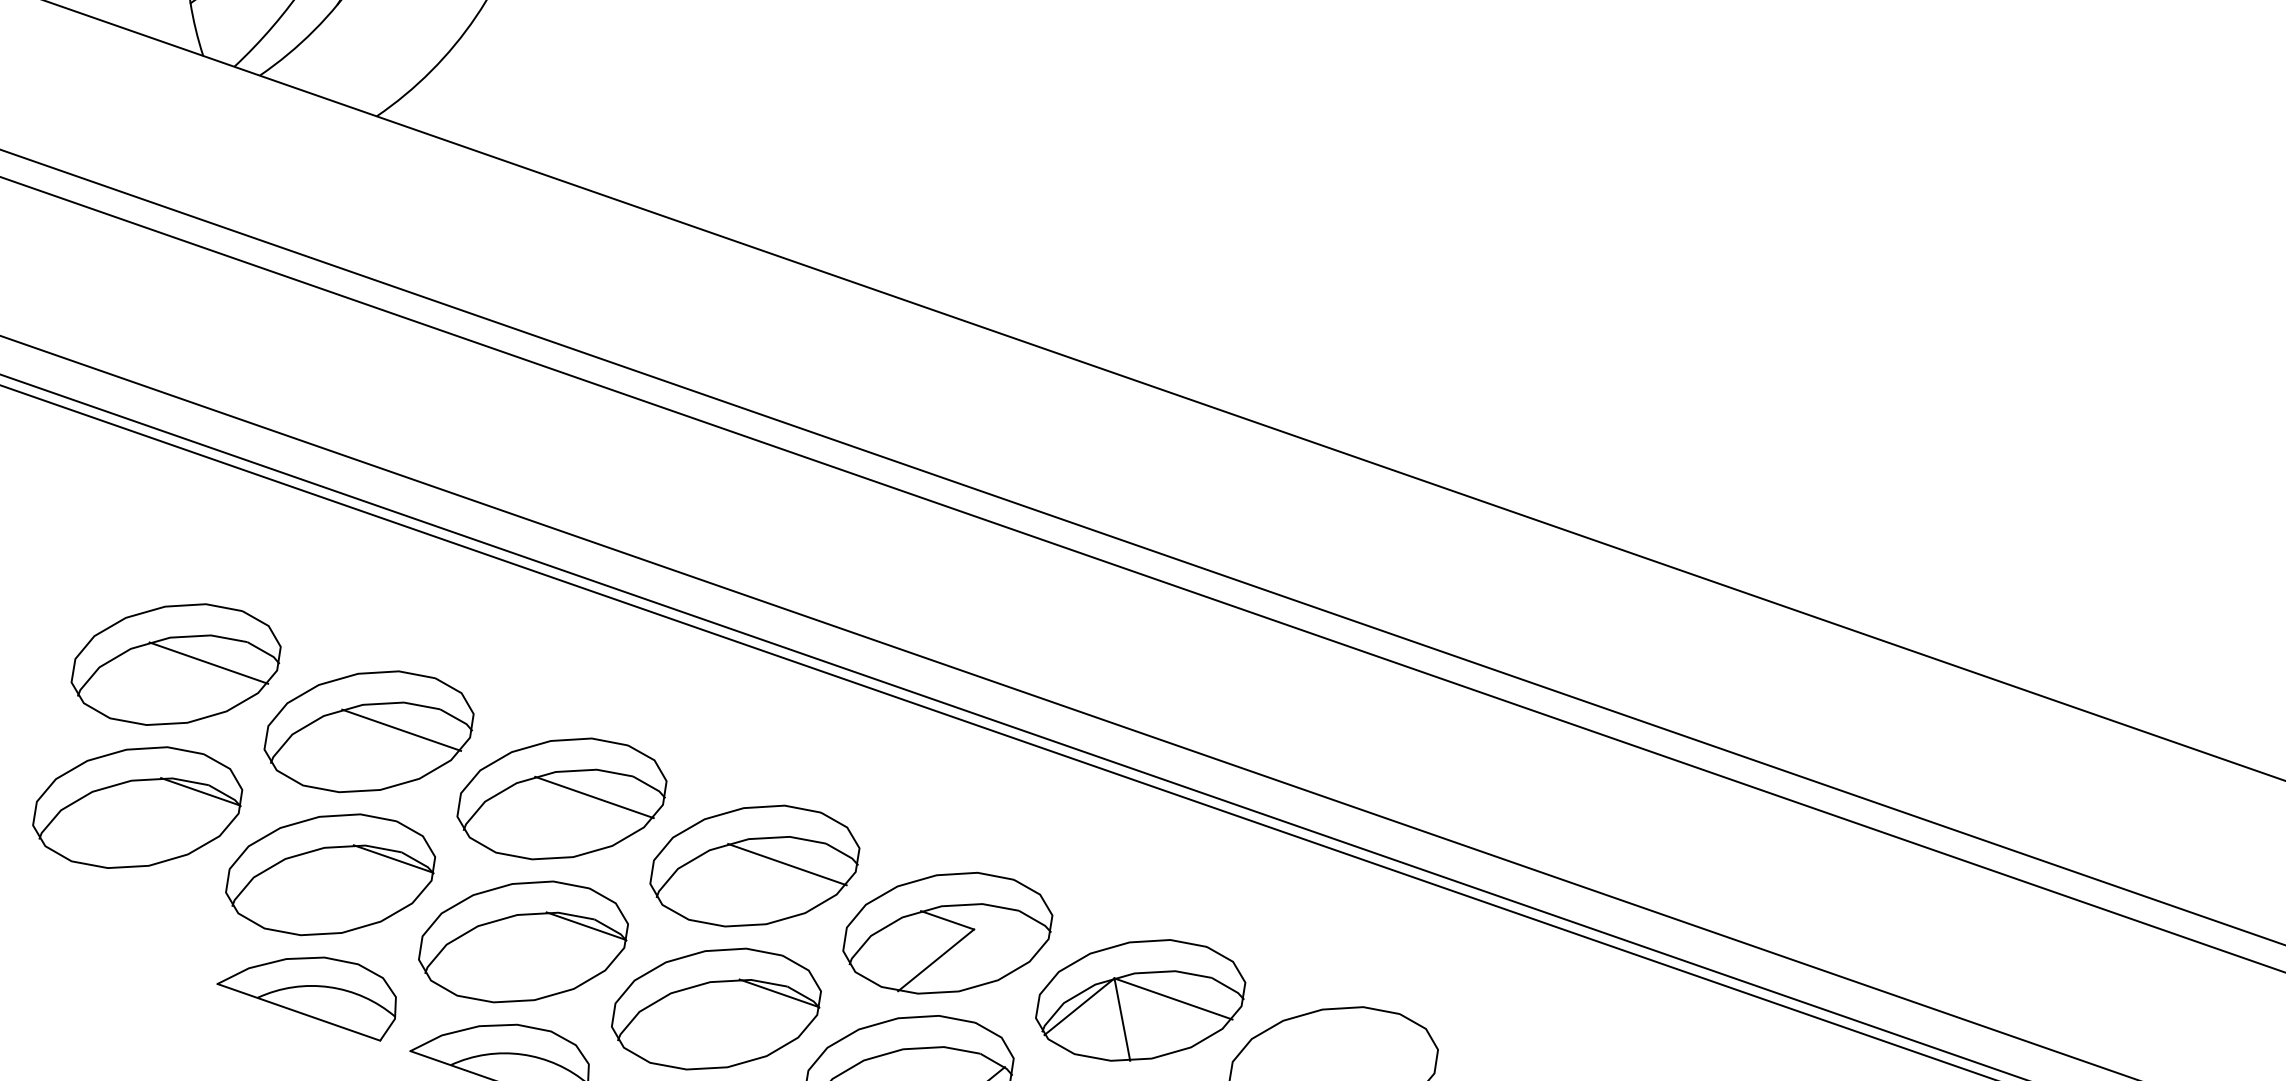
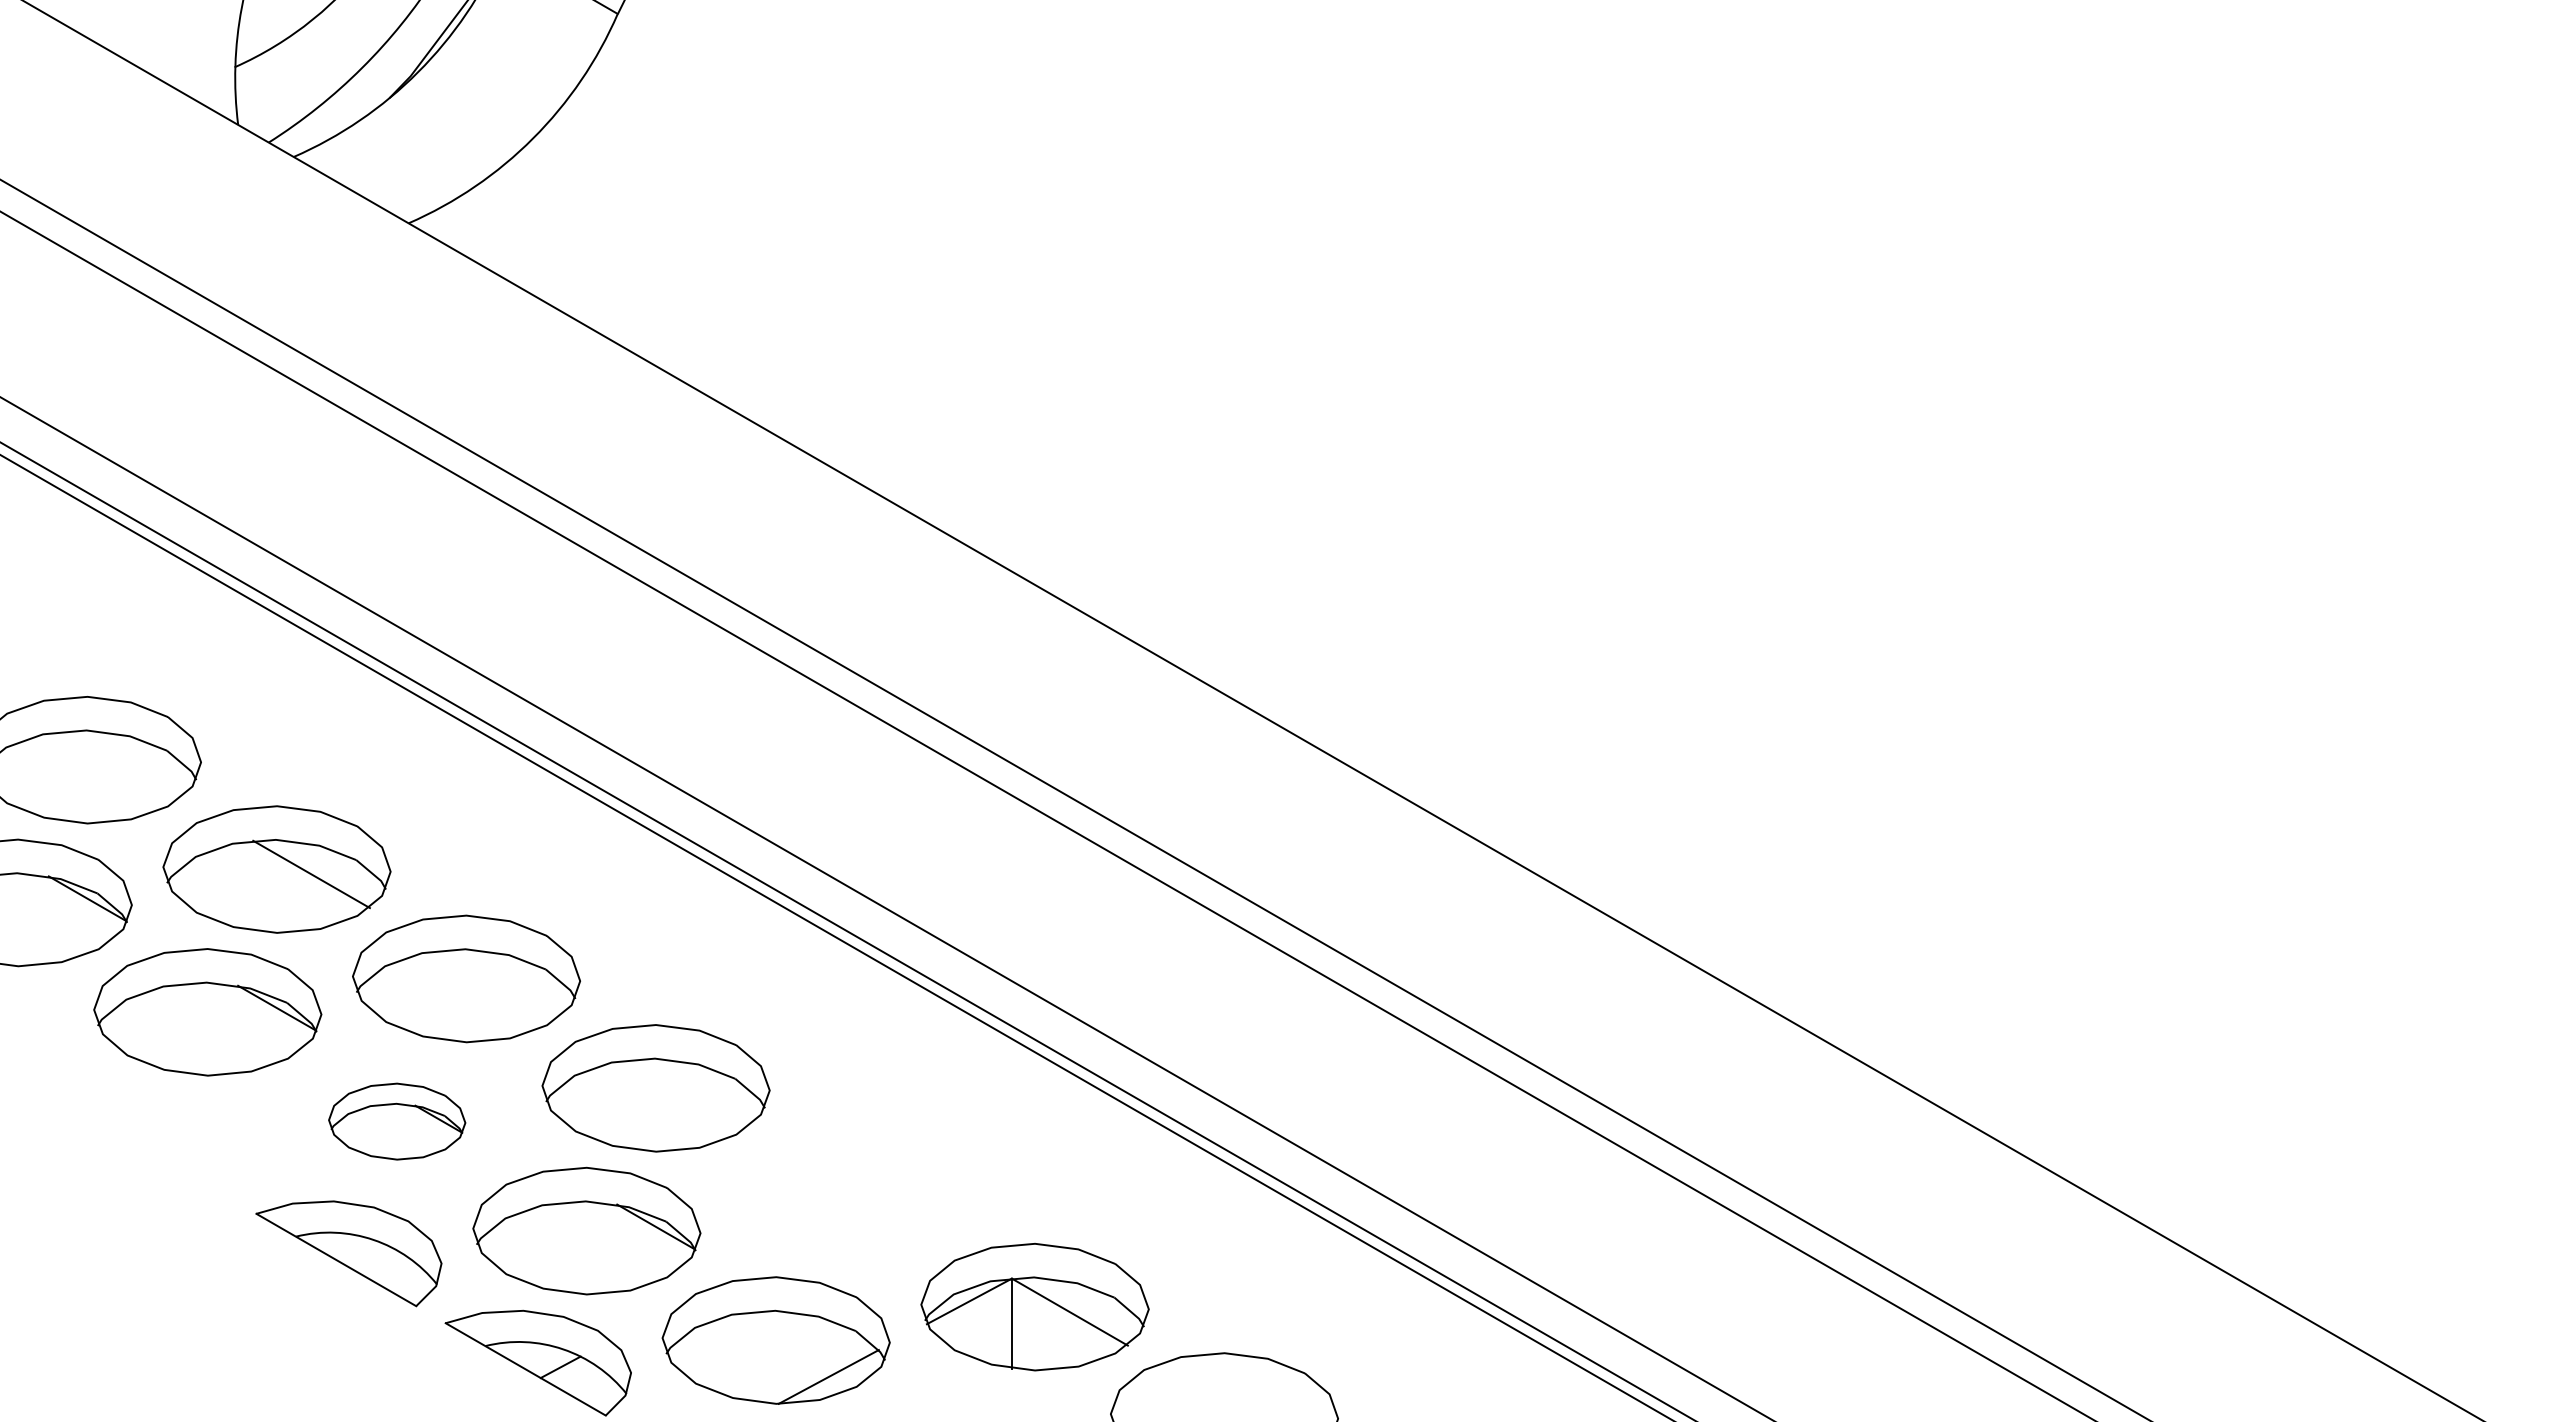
line: (208, 662) -> (121, 764), removed
line: (593, 797) -> (500, 983), removed
line: (787, 863) -> (690, 1092), removed
part: (947, 933) -> (845, 1197), removed
part: (522, 941) -> (396, 1121), size x0.6
part: (308, 1004) -> (158, 1144), removed

